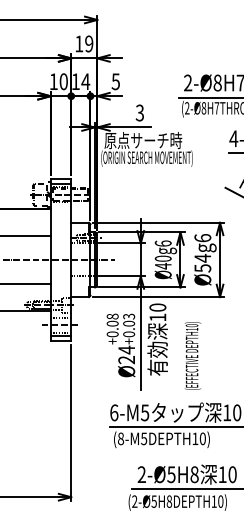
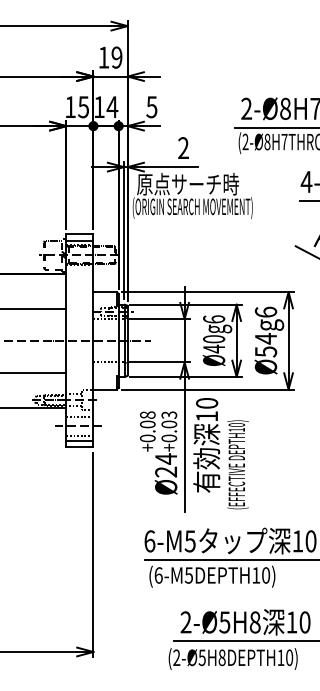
text: (63, 82) -> (83, 107), 10 -> 15
text: (139, 113) -> (183, 148), 3 -> 2
text: (192, 355) -> (237, 464), moved
text: (120, 438) -> (158, 575), (8-M5DEPTH10) -> (6-M5DEPTH10)

